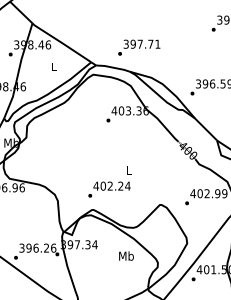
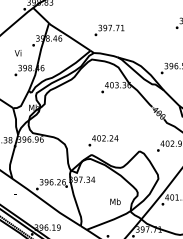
text: (139, 47) -> (109, 30), moved
text: (126, 255) -> (115, 201), moved

